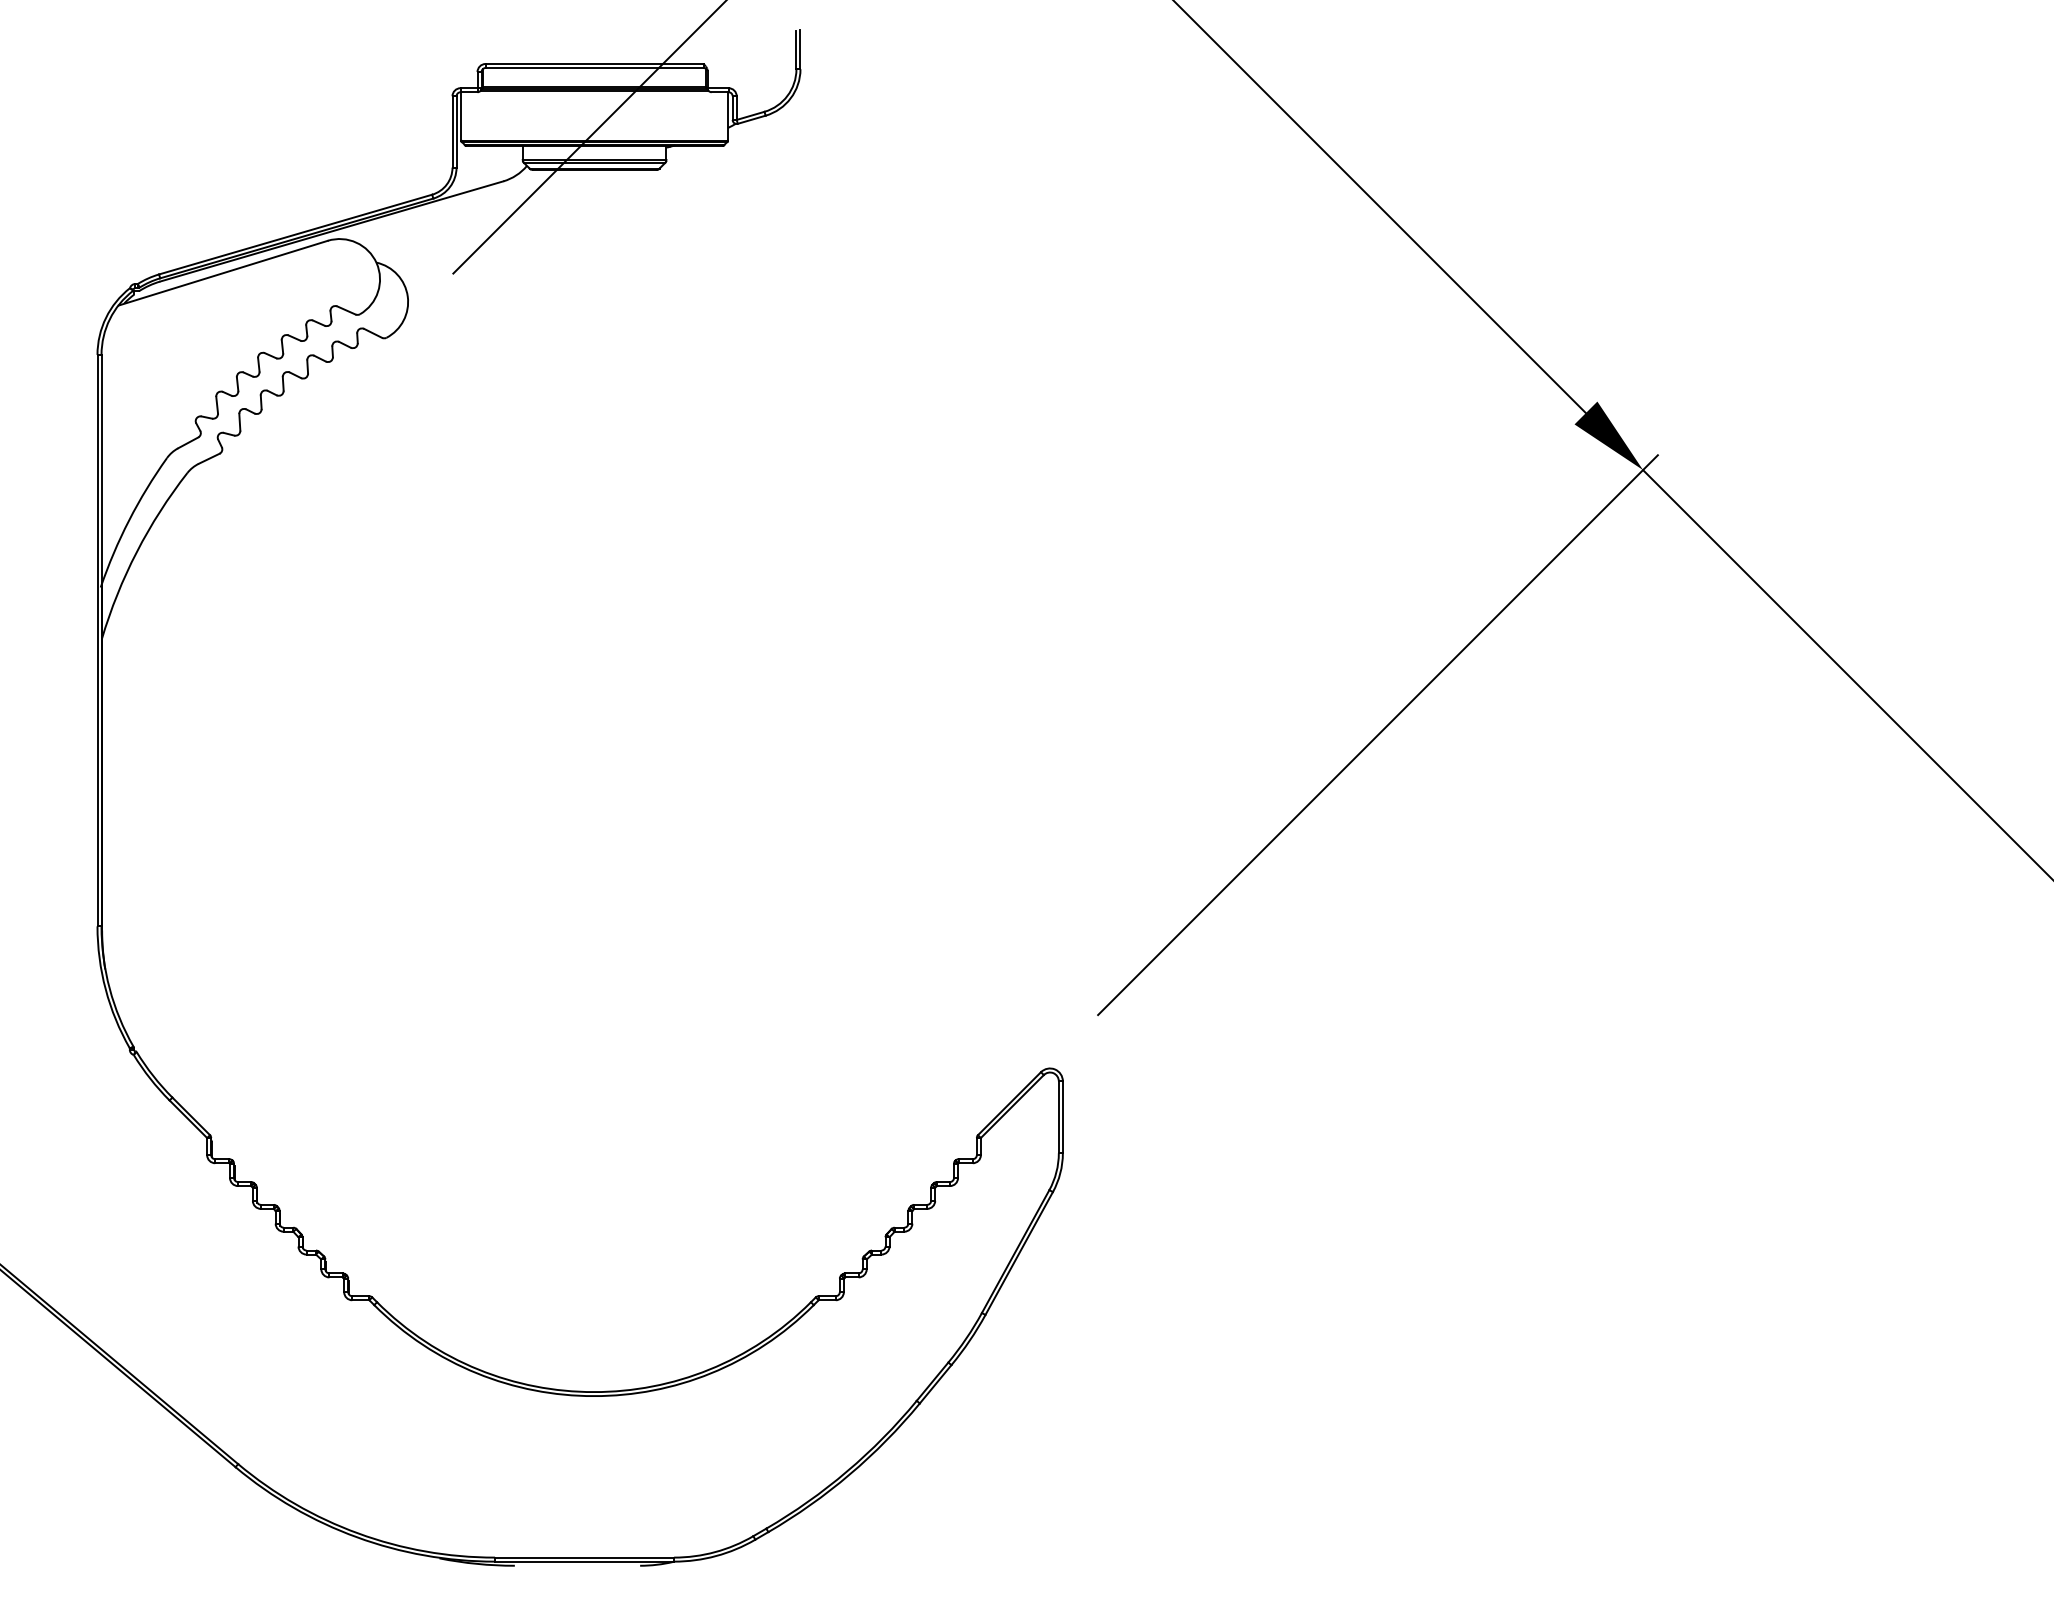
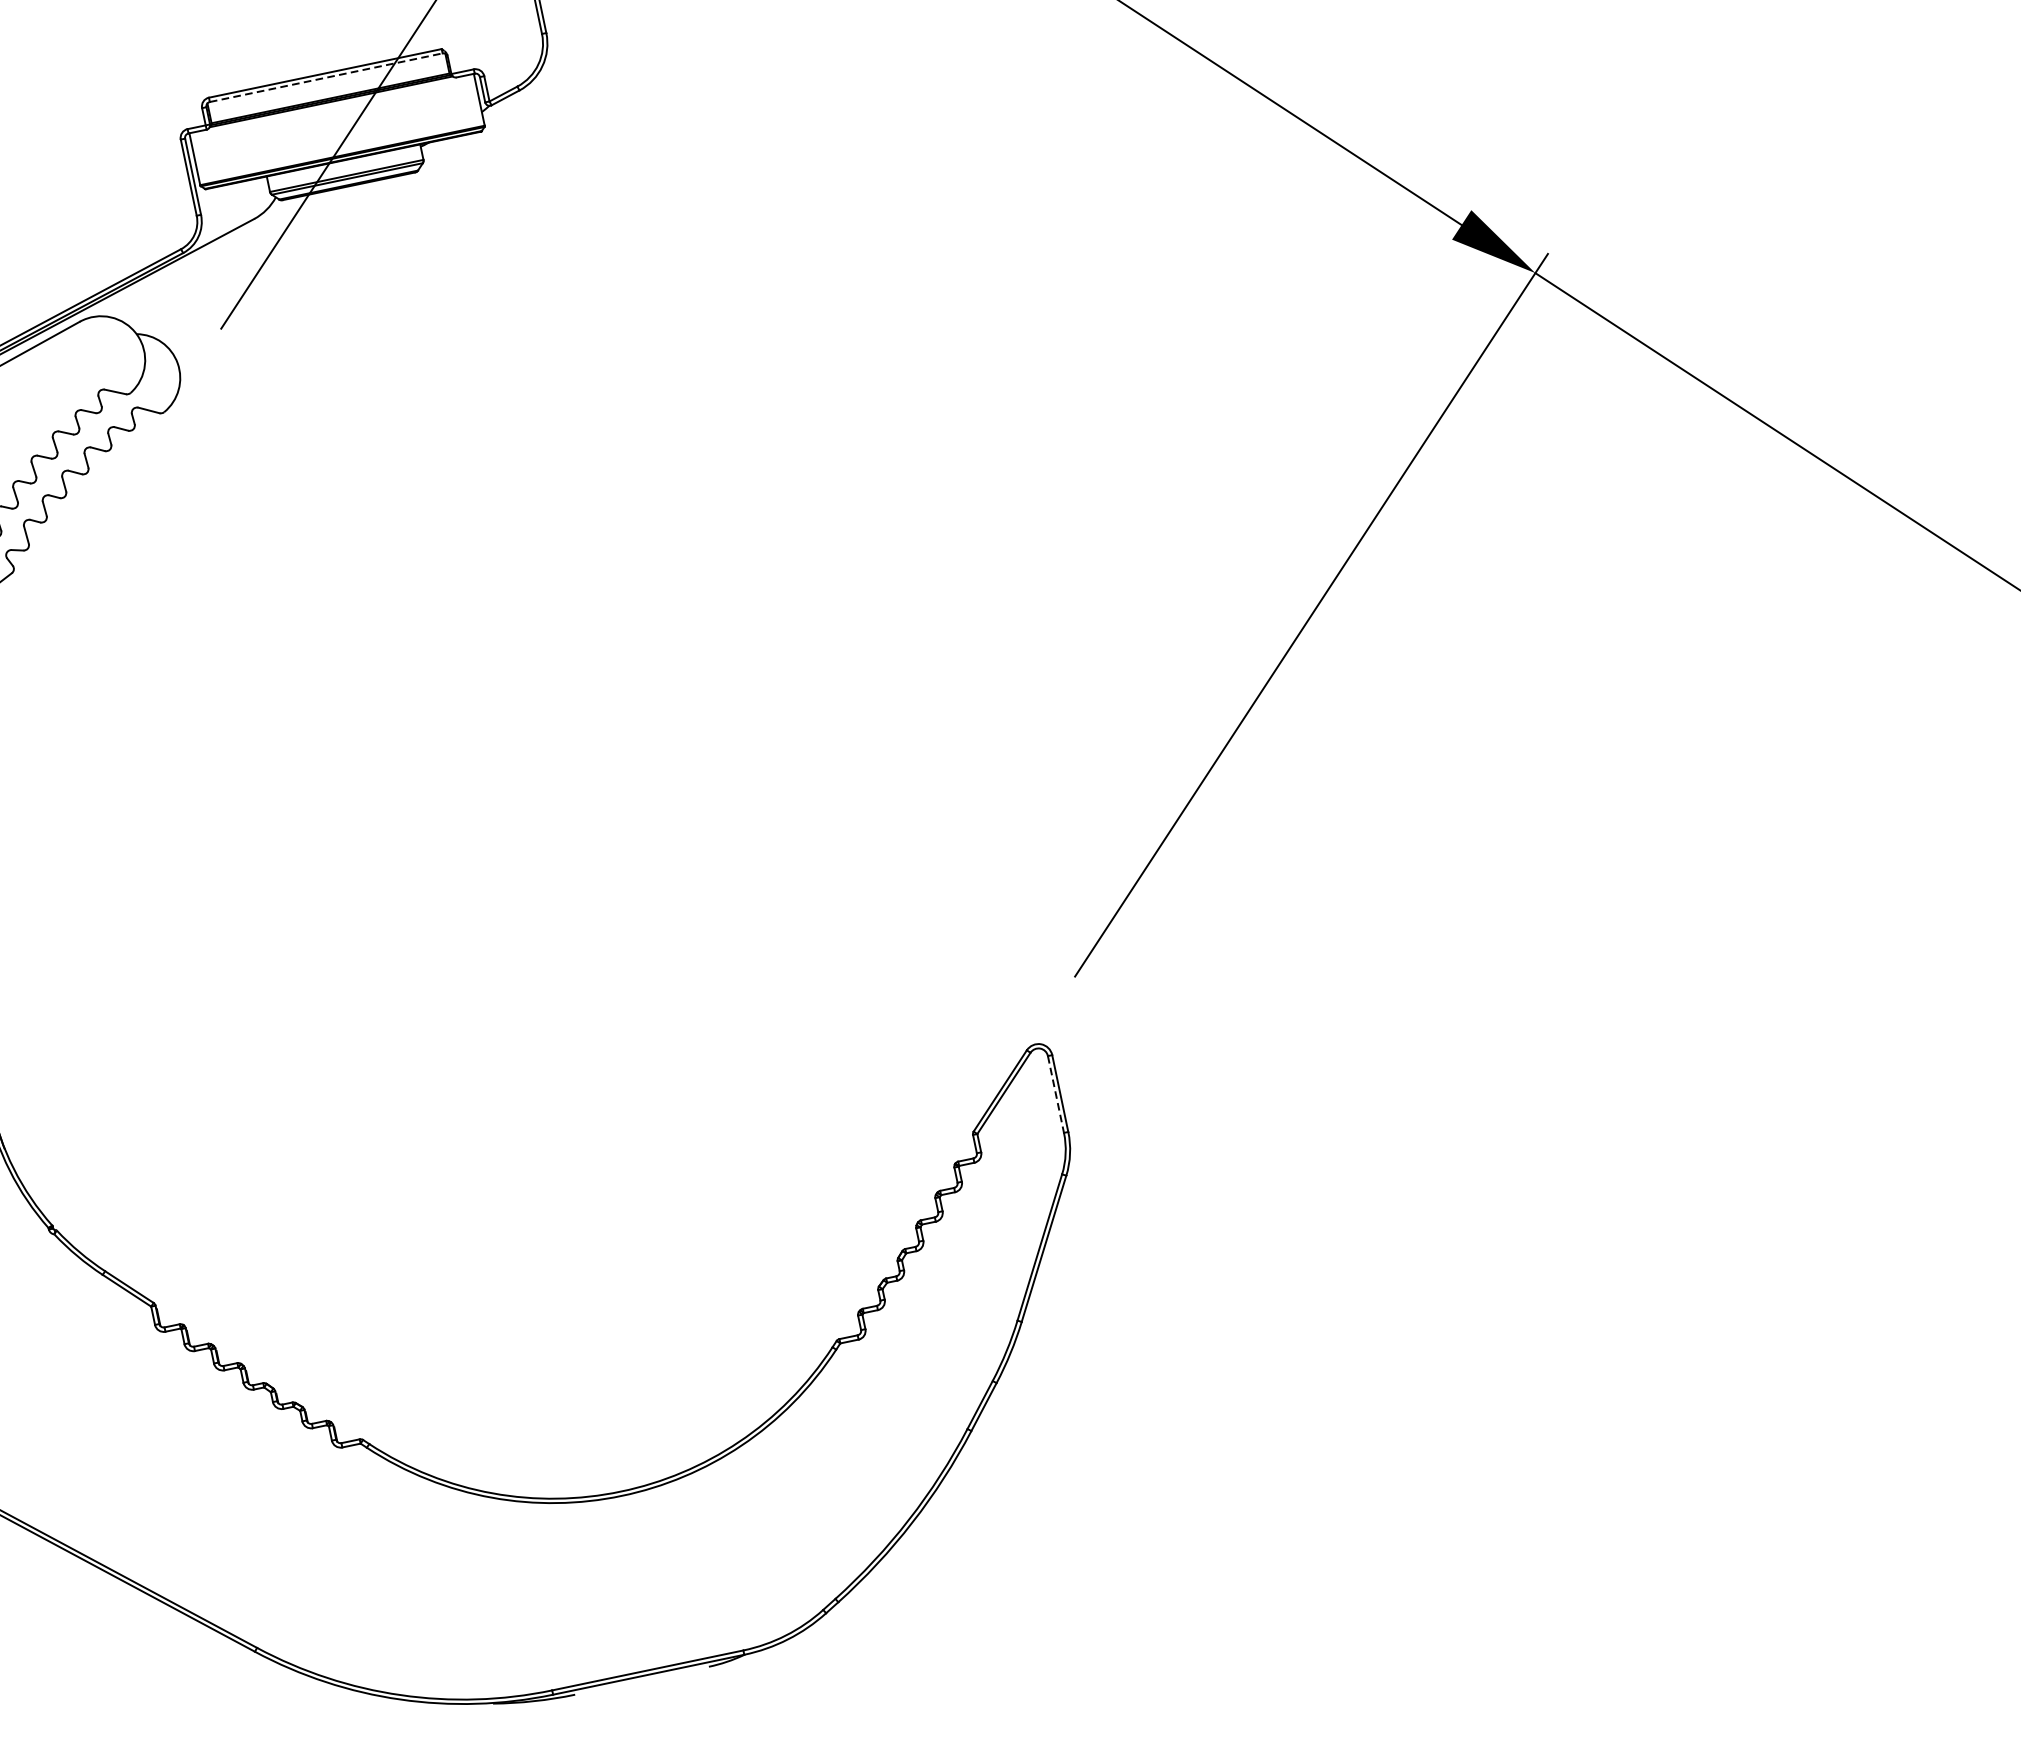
line: (594, 68) -> (326, 78), solid -> dashed
line: (1058, 1117) -> (1055, 1094), solid -> dashed

